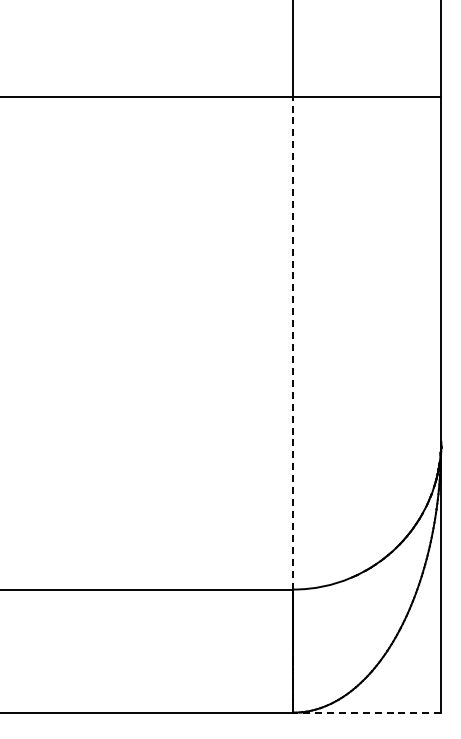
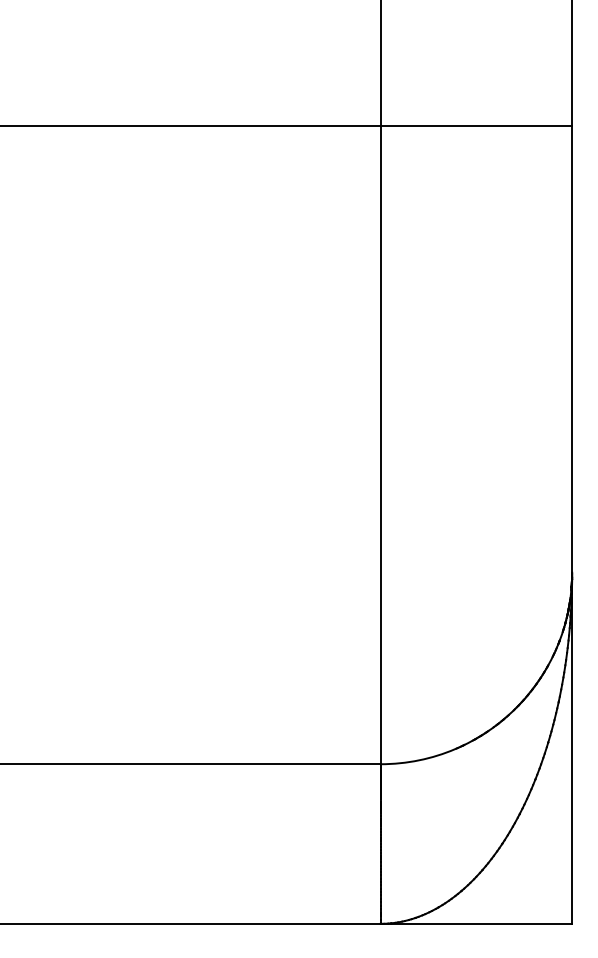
line: (293, 342) -> (380, 444), dashed -> solid
line: (367, 712) -> (476, 923), dashed -> solid

